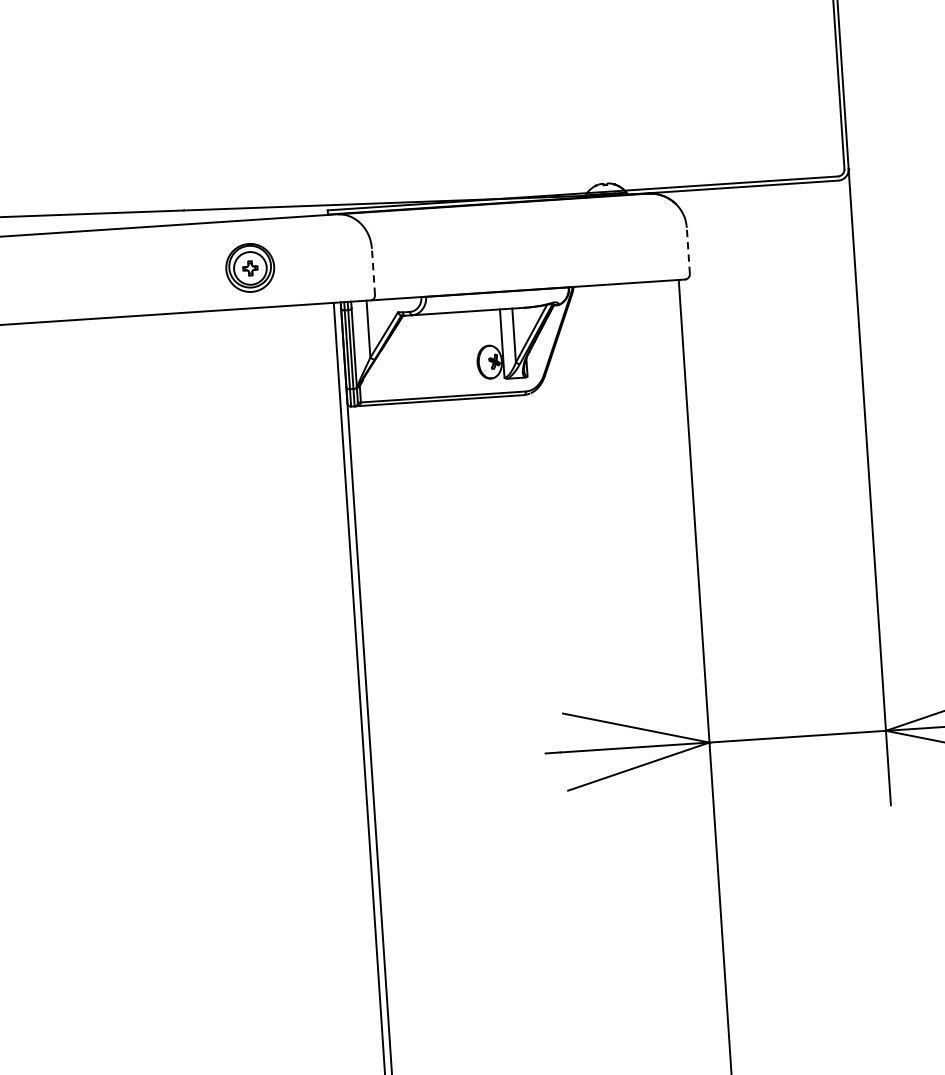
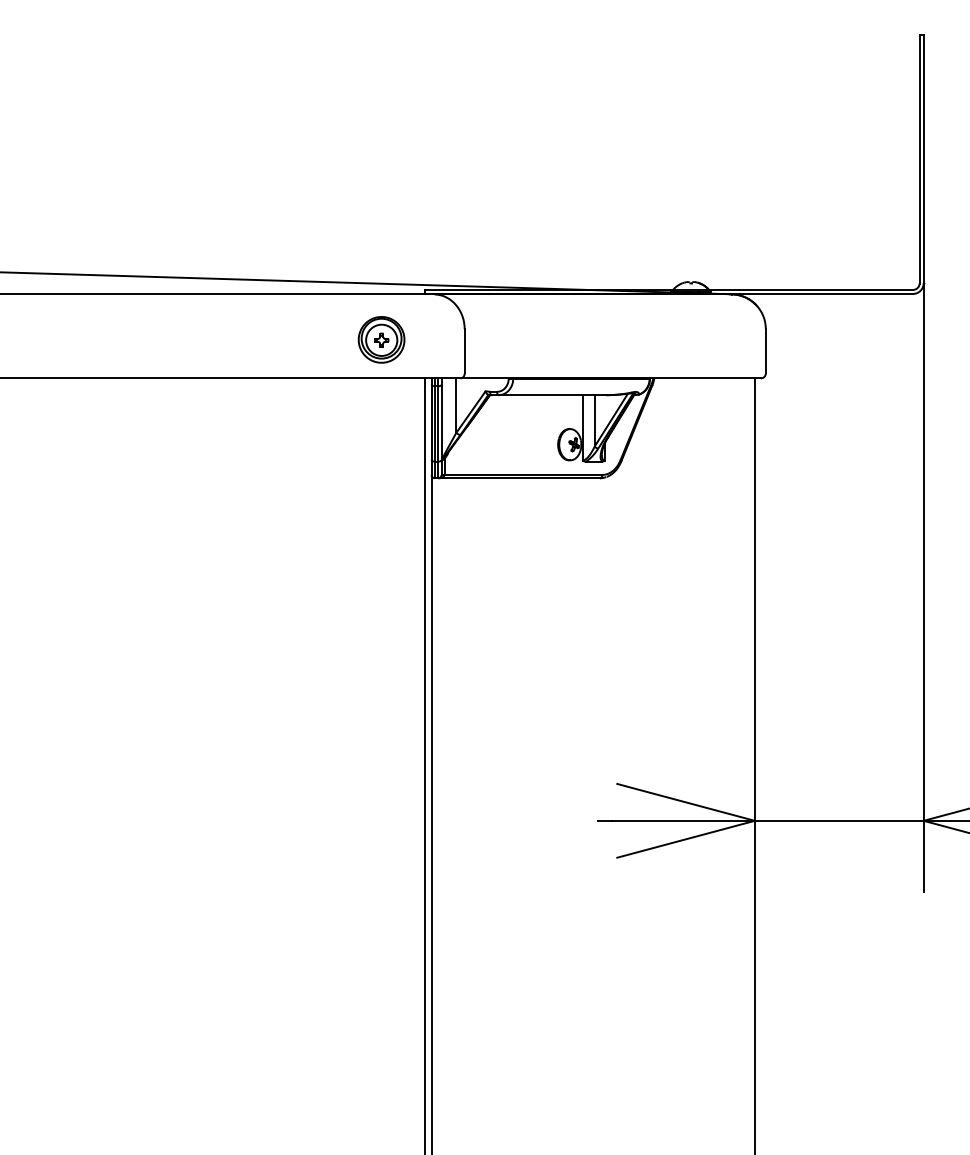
line: (687, 250) -> (765, 350), dashed -> solid
part: (250, 267) -> (381, 339), moved
line: (373, 270) -> (464, 350), dashed -> solid

